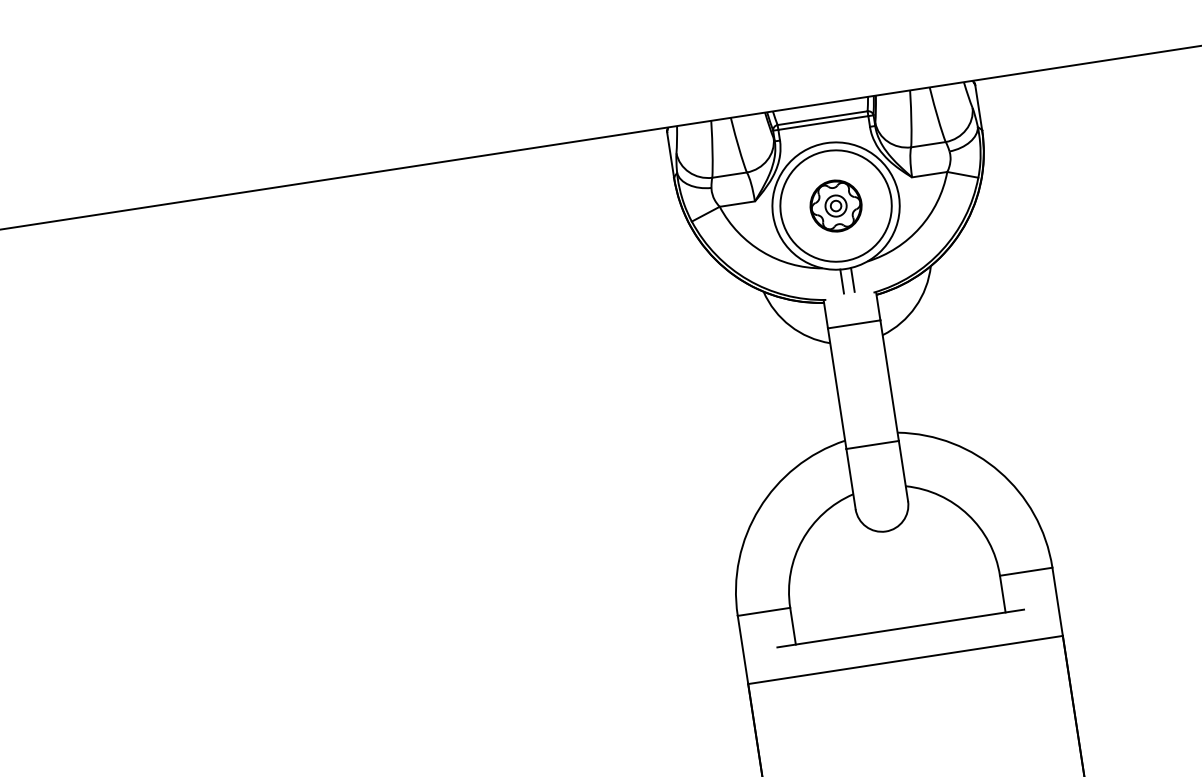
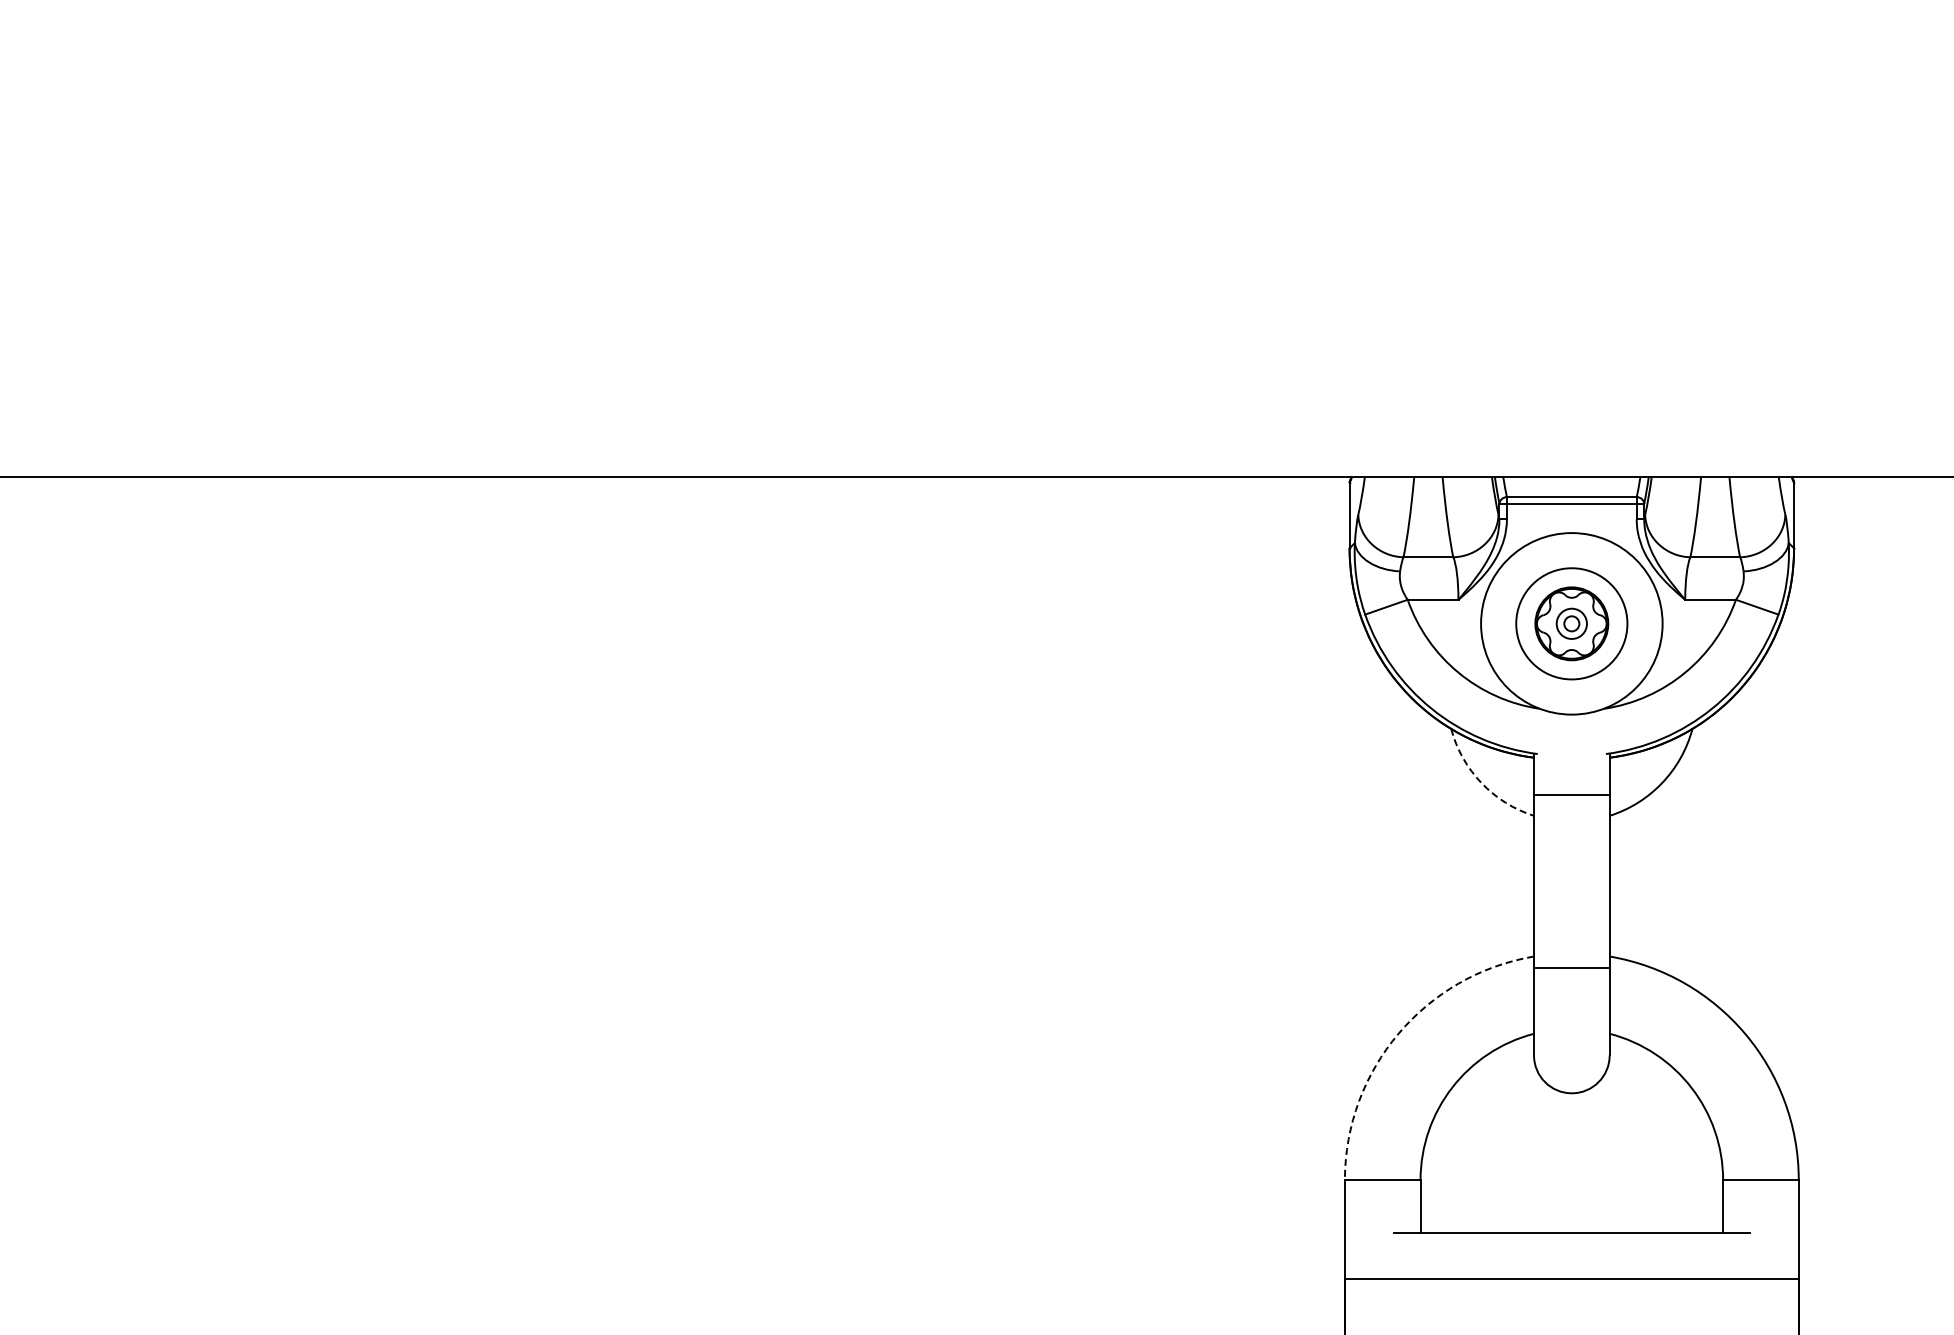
circle: (835, 205) -> (1571, 623), size x0.7
line: (852, 279) -> (1579, 731), removed
line: (842, 281) -> (1564, 731), removed
arc: (790, 326) -> (1481, 783), solid -> dashed
arc: (759, 508) -> (1398, 1033), solid -> dashed

